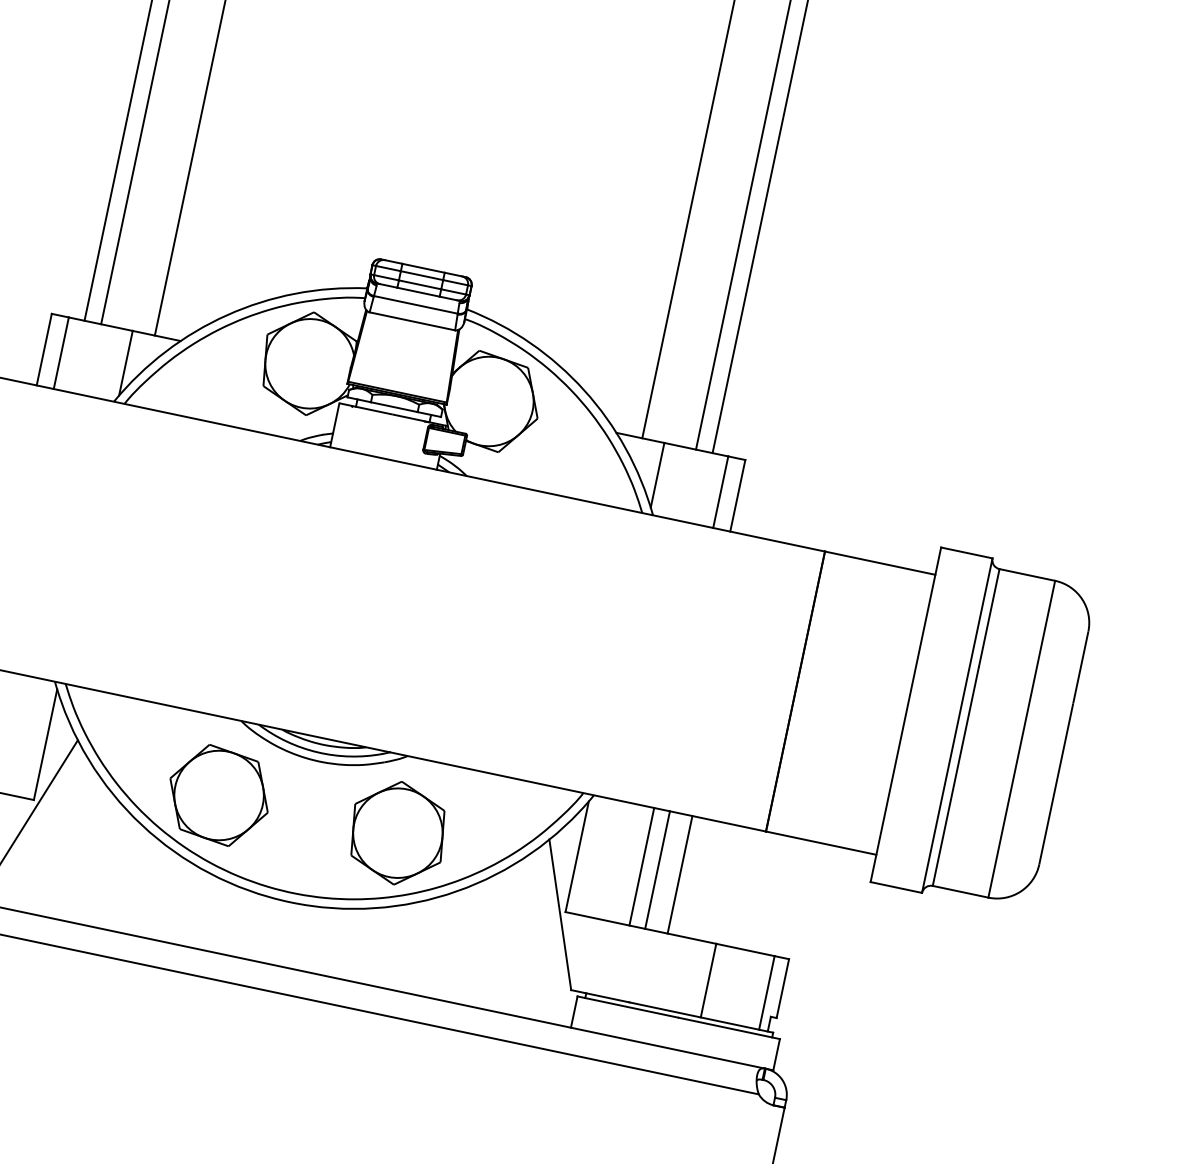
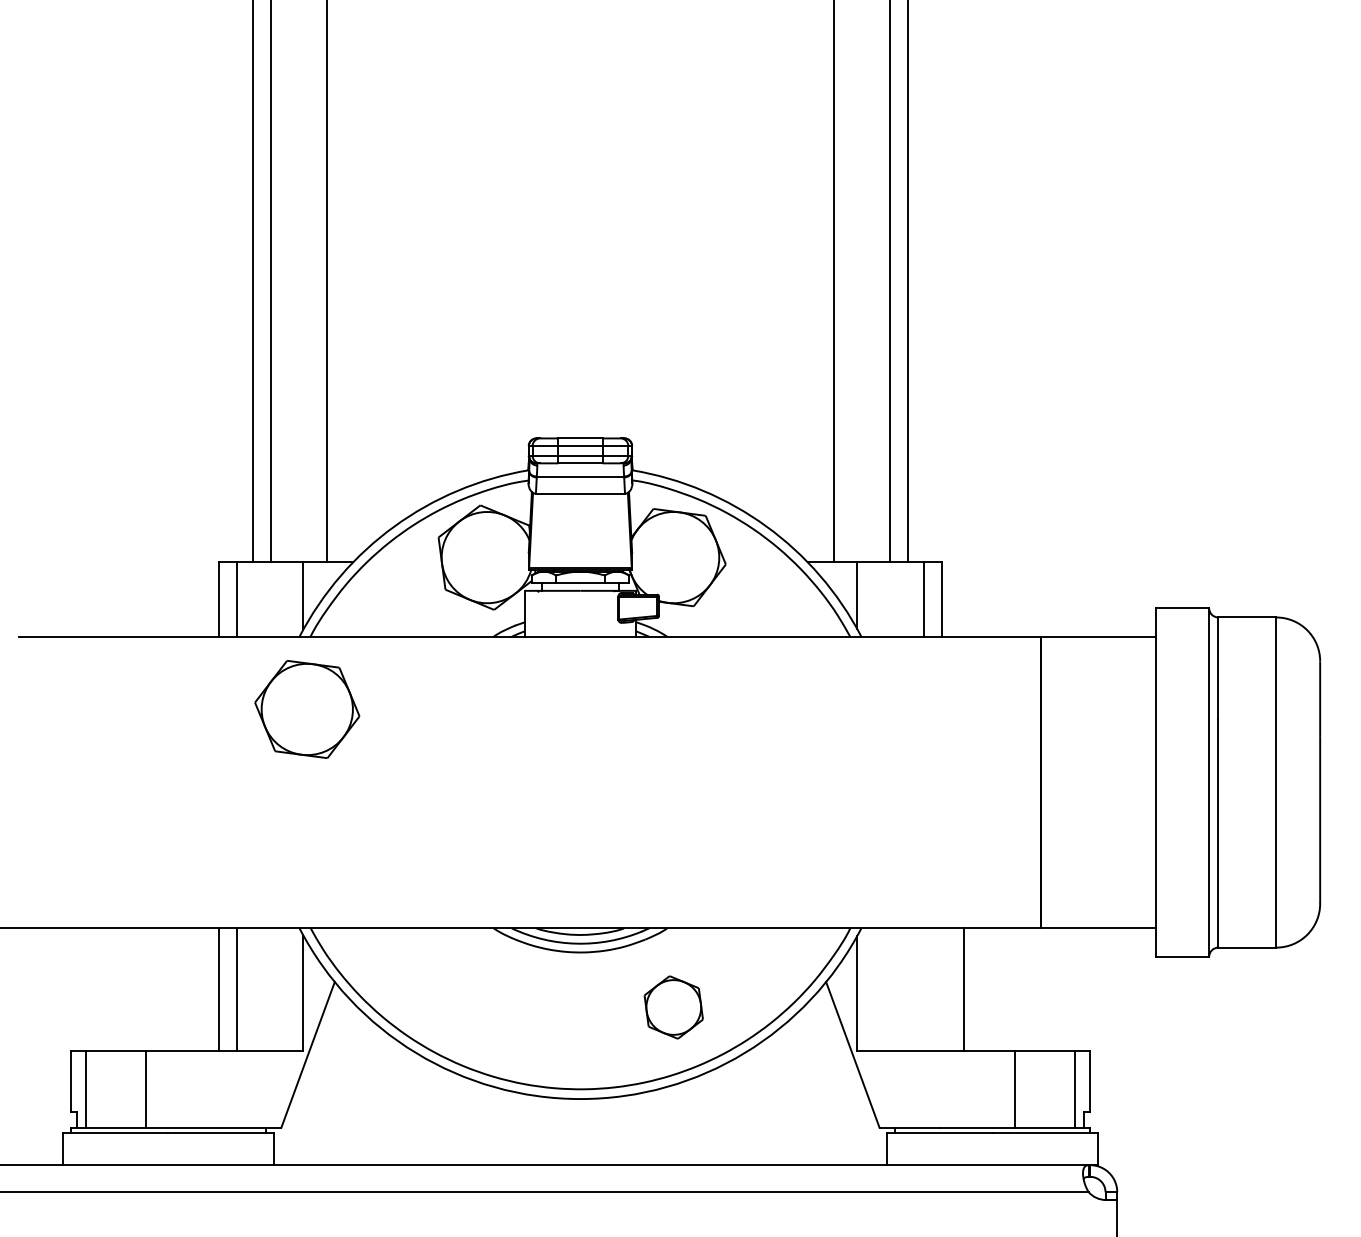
part: (219, 795) -> (307, 709), moved
part: (397, 833) -> (673, 1007), size x0.6
line: (642, 866) -> (924, 989), removed
line: (657, 869) -> (940, 989), removed

